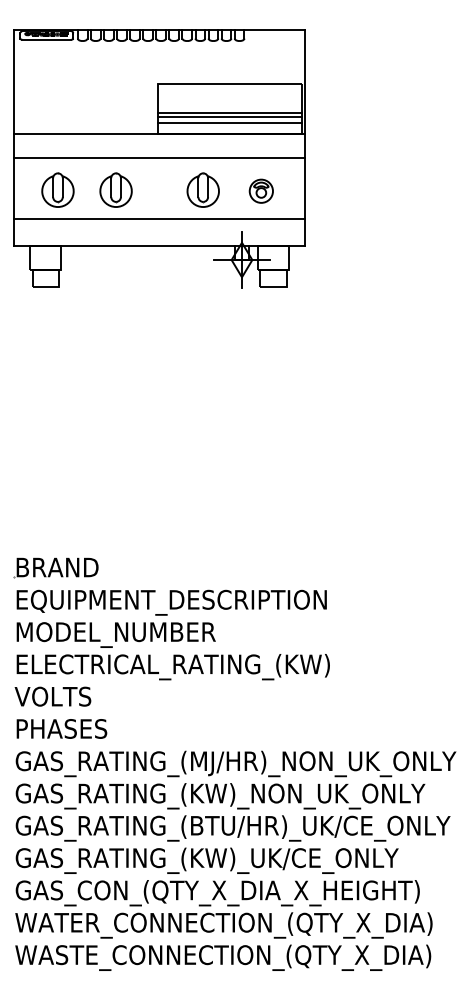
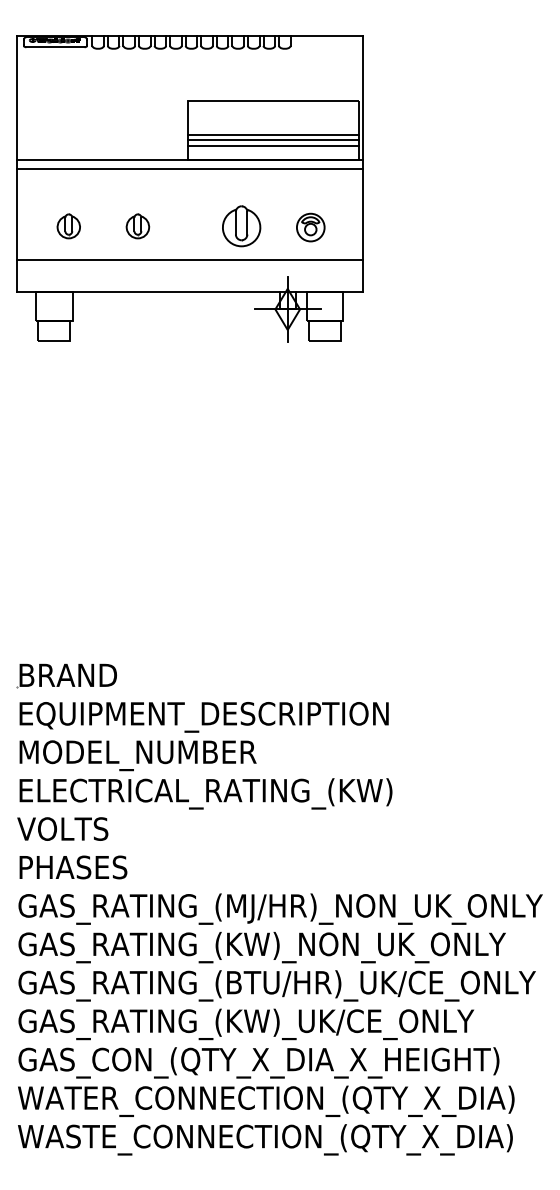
line: (159, 157) -> (189, 168), moved
part: (57, 190) -> (68, 226), size x0.6
part: (115, 190) -> (137, 226), size x0.6

